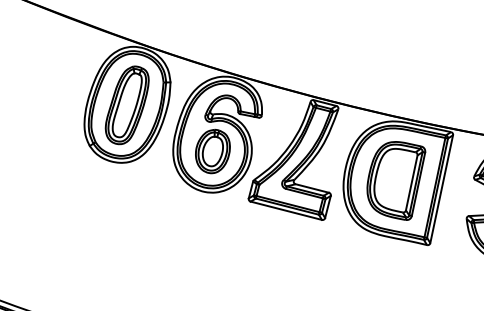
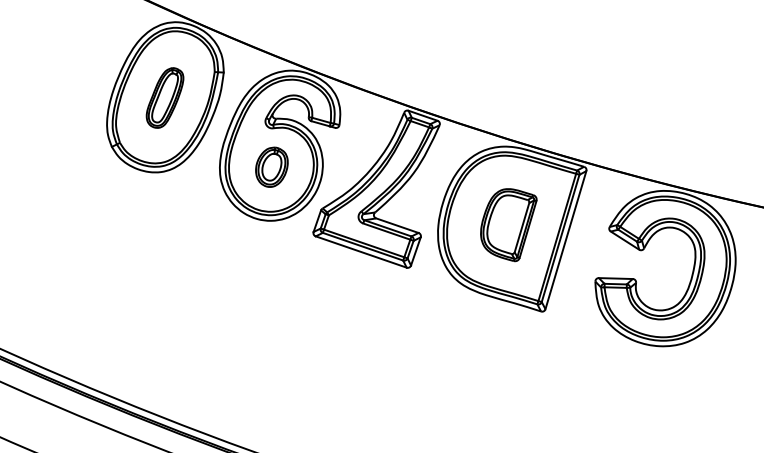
part: (126, 105) -> (164, 97), size x0.6
part: (212, 151) -> (271, 167), size x0.7
part: (396, 180) -> (508, 224), size x0.7

